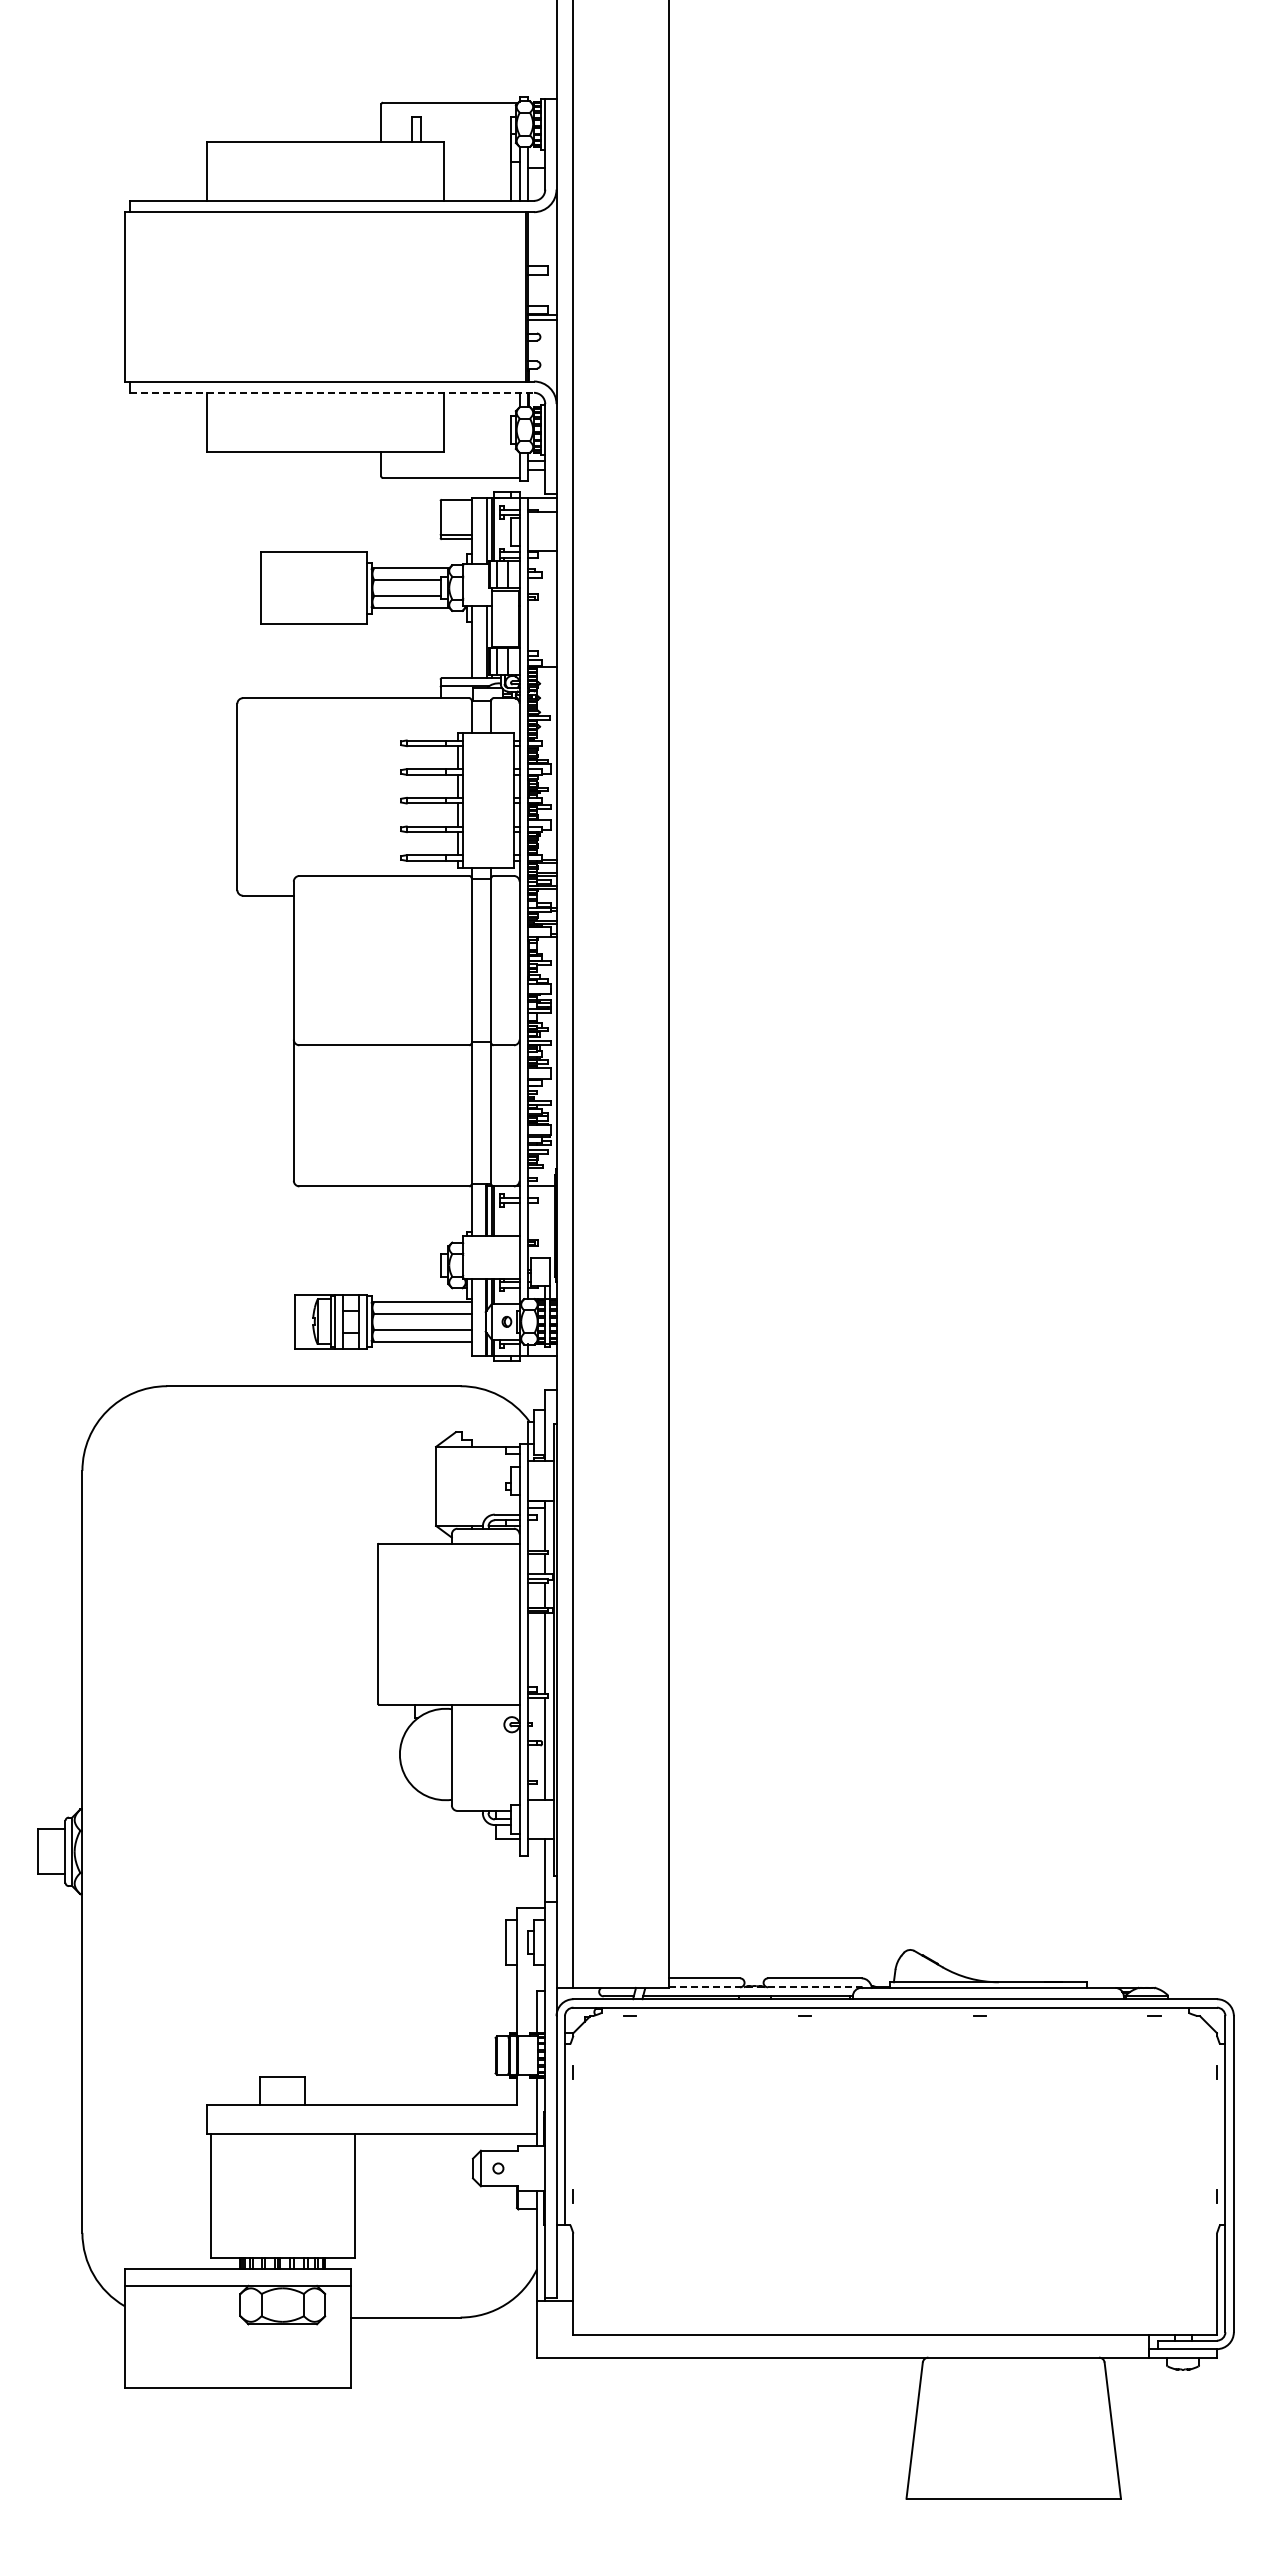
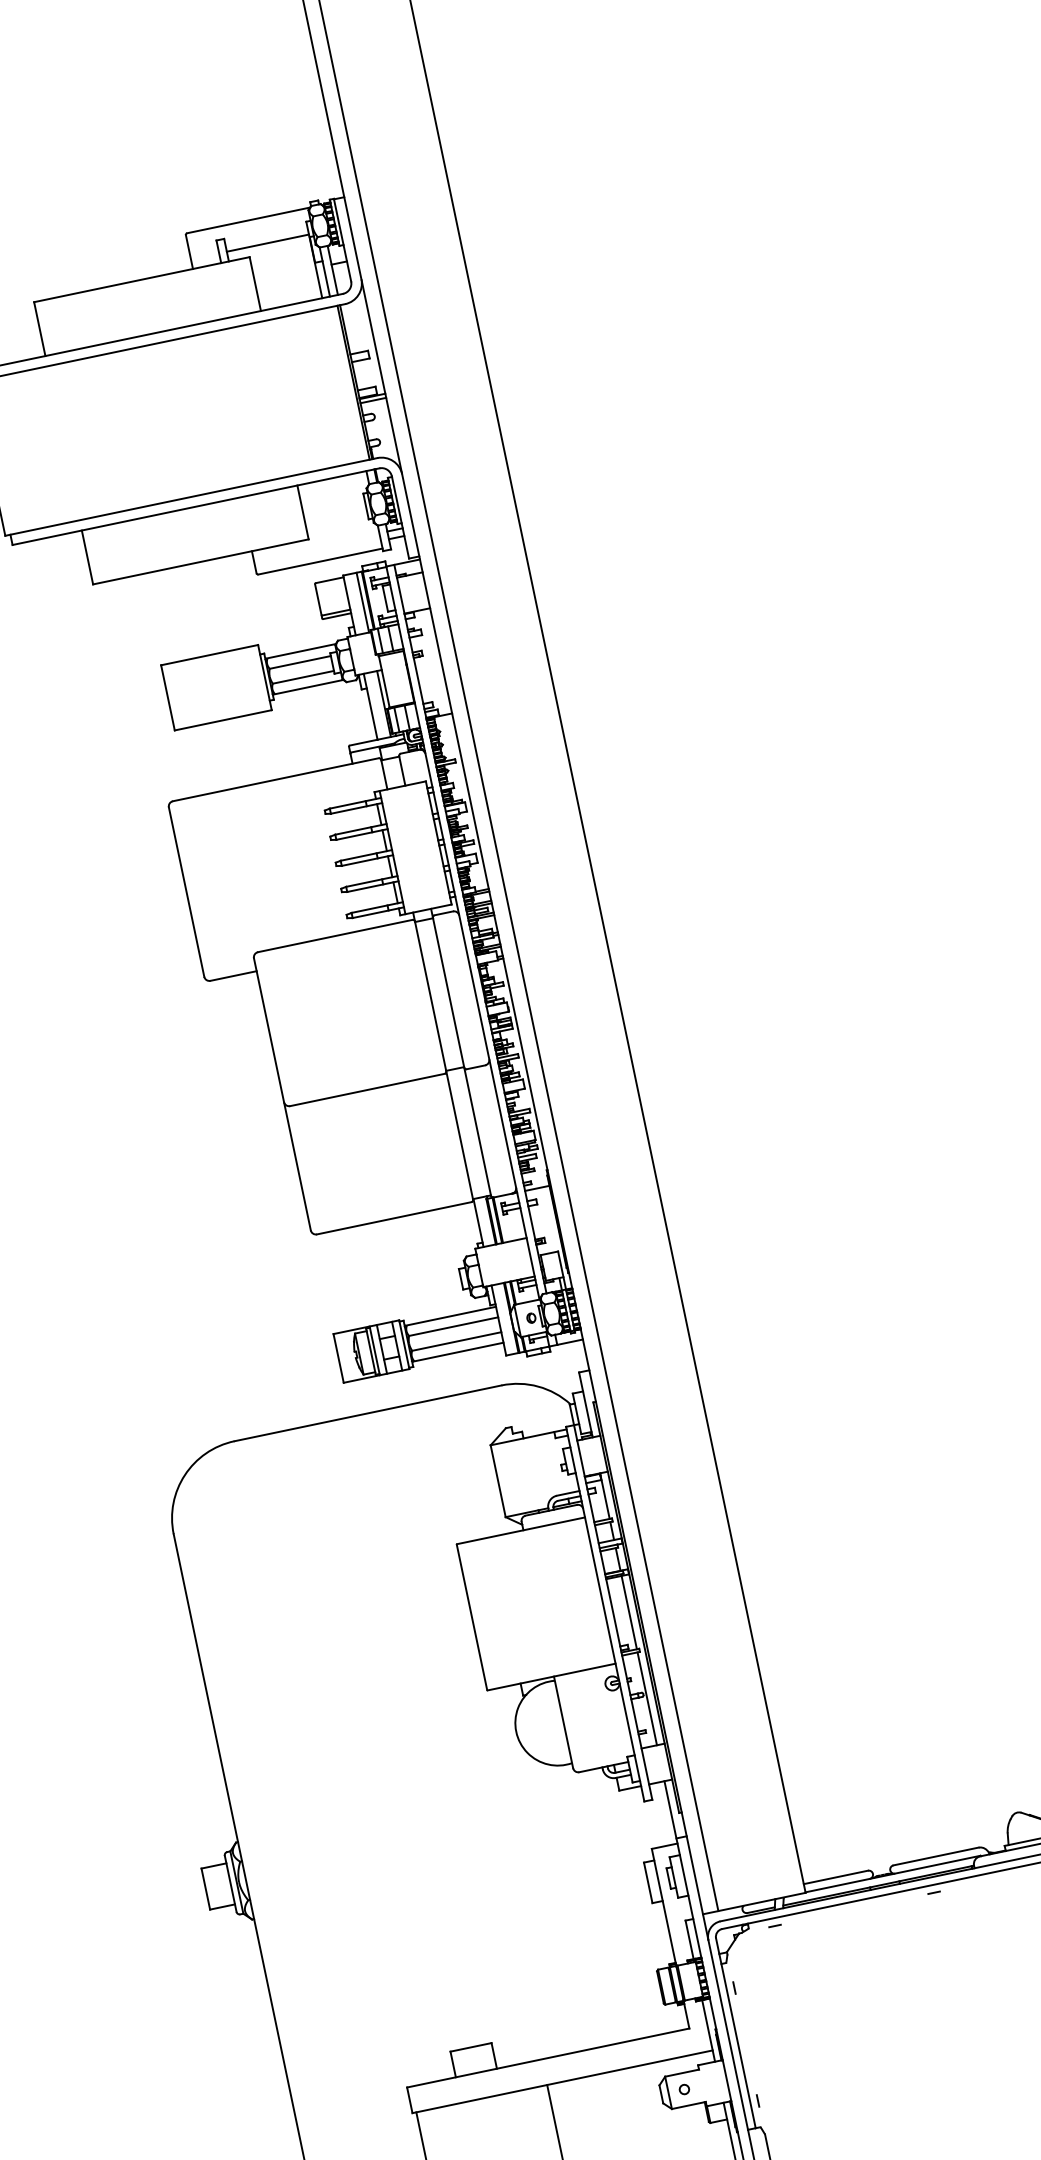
line: (465, 130) -> (267, 242), added
line: (332, 392) -> (196, 506), dashed -> solid
line: (766, 1987) -> (893, 1874), dashed -> solid

